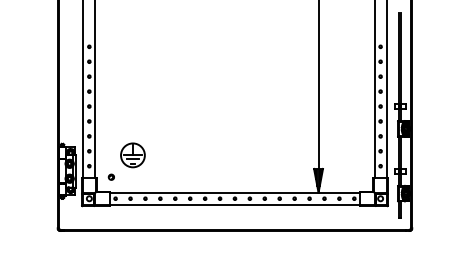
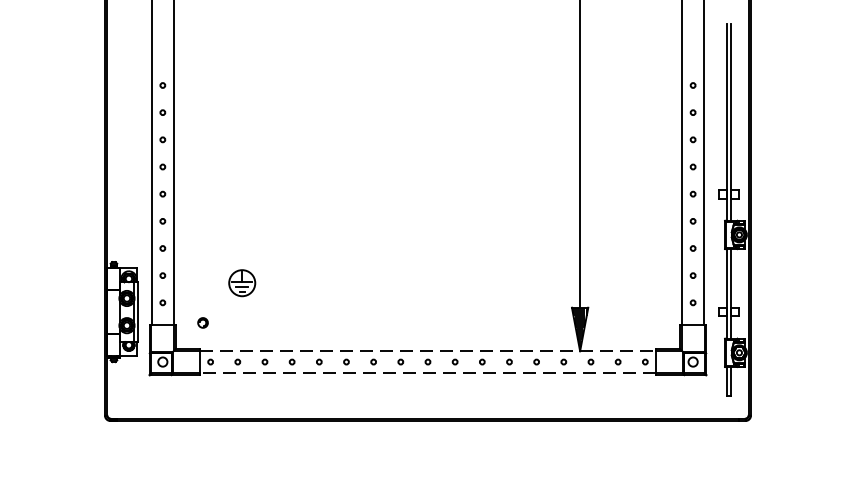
part: (132, 155) -> (241, 283), size x0.6
line: (235, 192) -> (428, 350), solid -> dashed
line: (234, 204) -> (427, 372), solid -> dashed

